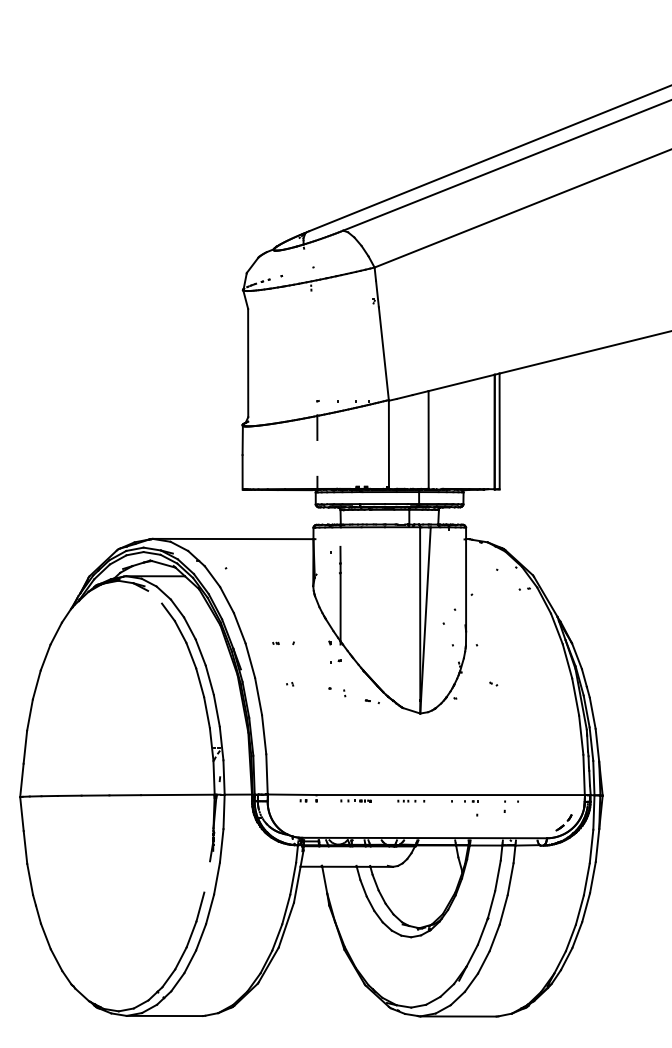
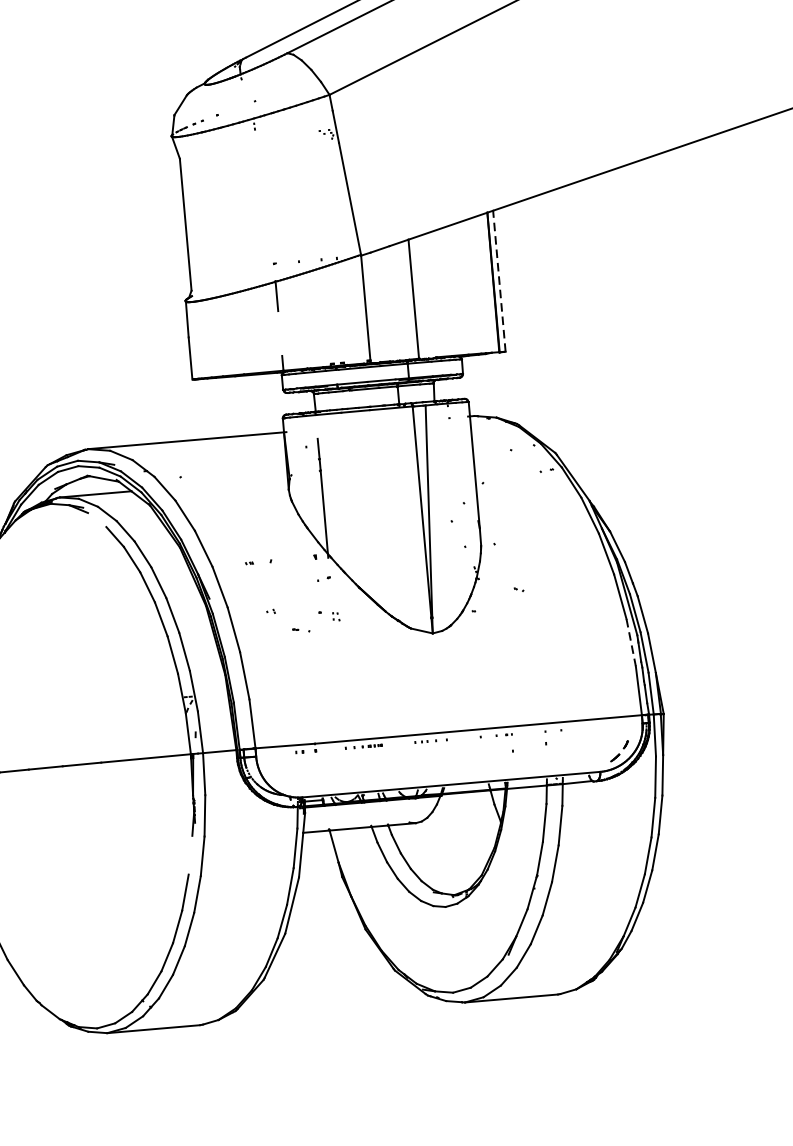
line: (499, 431) -> (499, 281), solid -> dashed
part: (371, 701) -> (300, 630), moved
line: (581, 735) -> (631, 642), solid -> dashed

